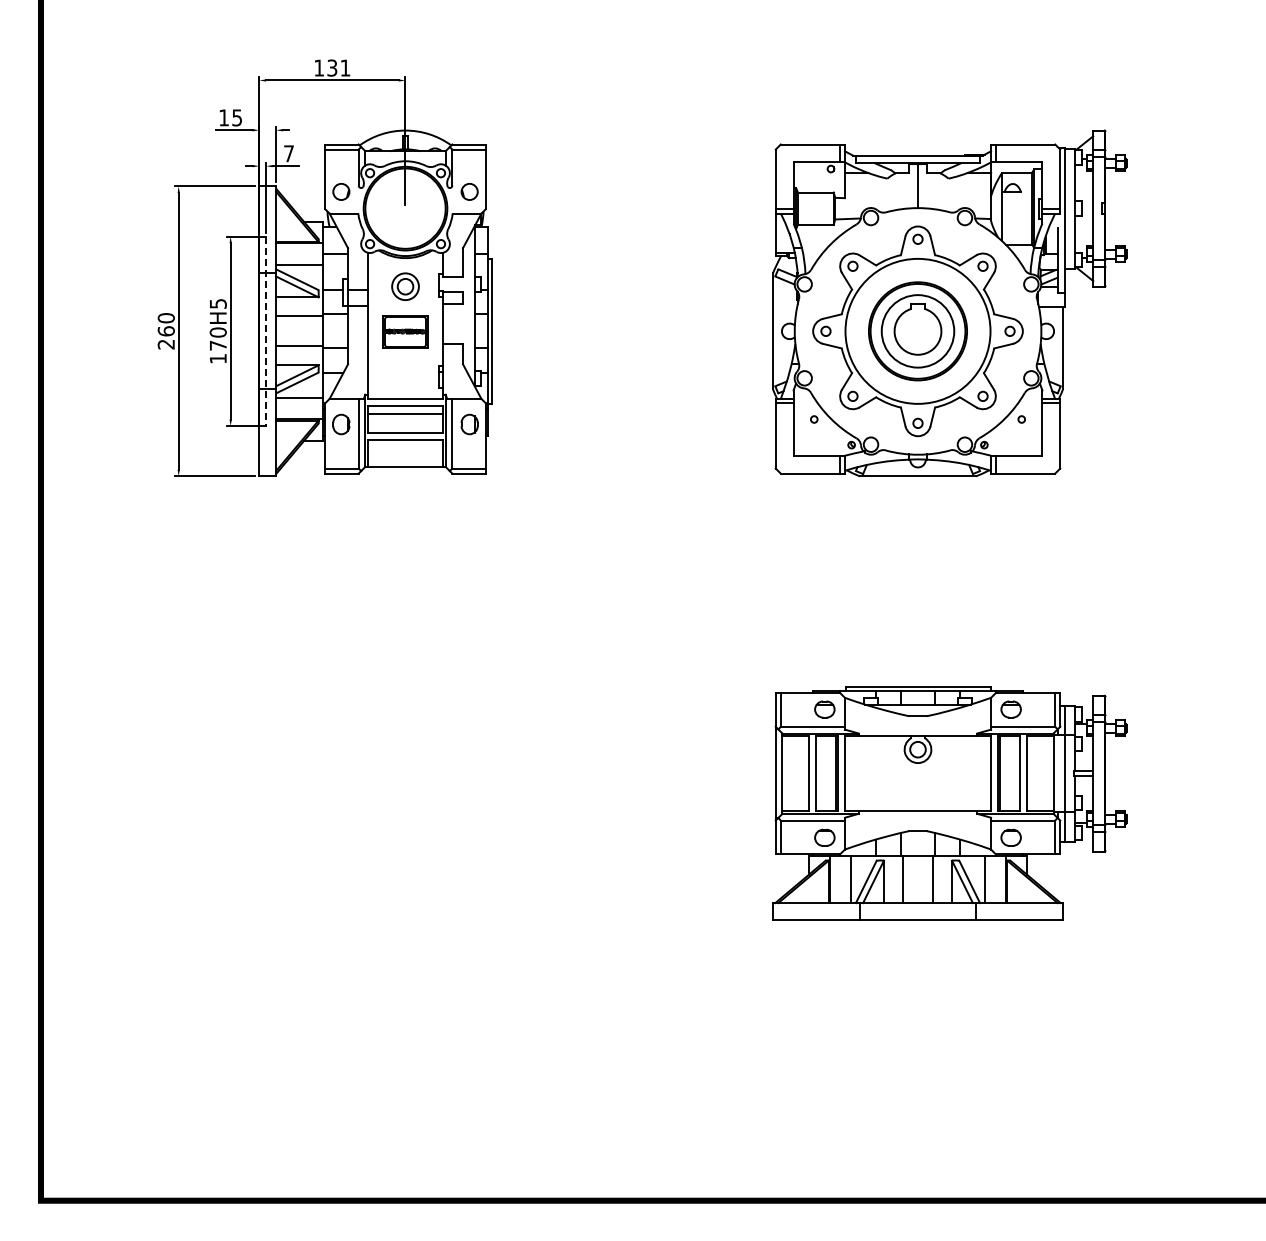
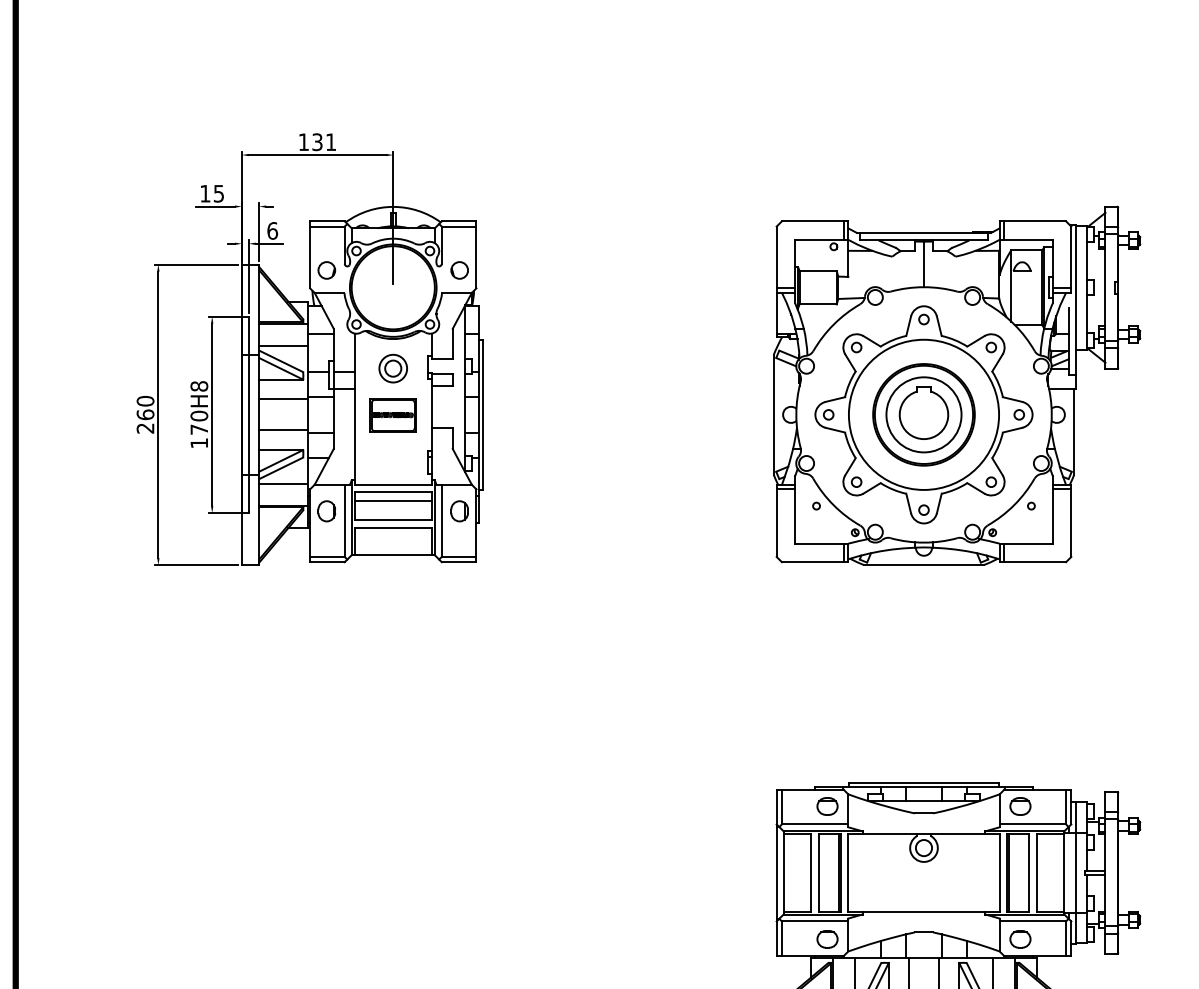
text: (289, 153) -> (273, 230), 7 -> 6
text: (217, 303) -> (198, 386), 170H5 -> 170H8
line: (266, 331) -> (249, 414), dashed -> solid

